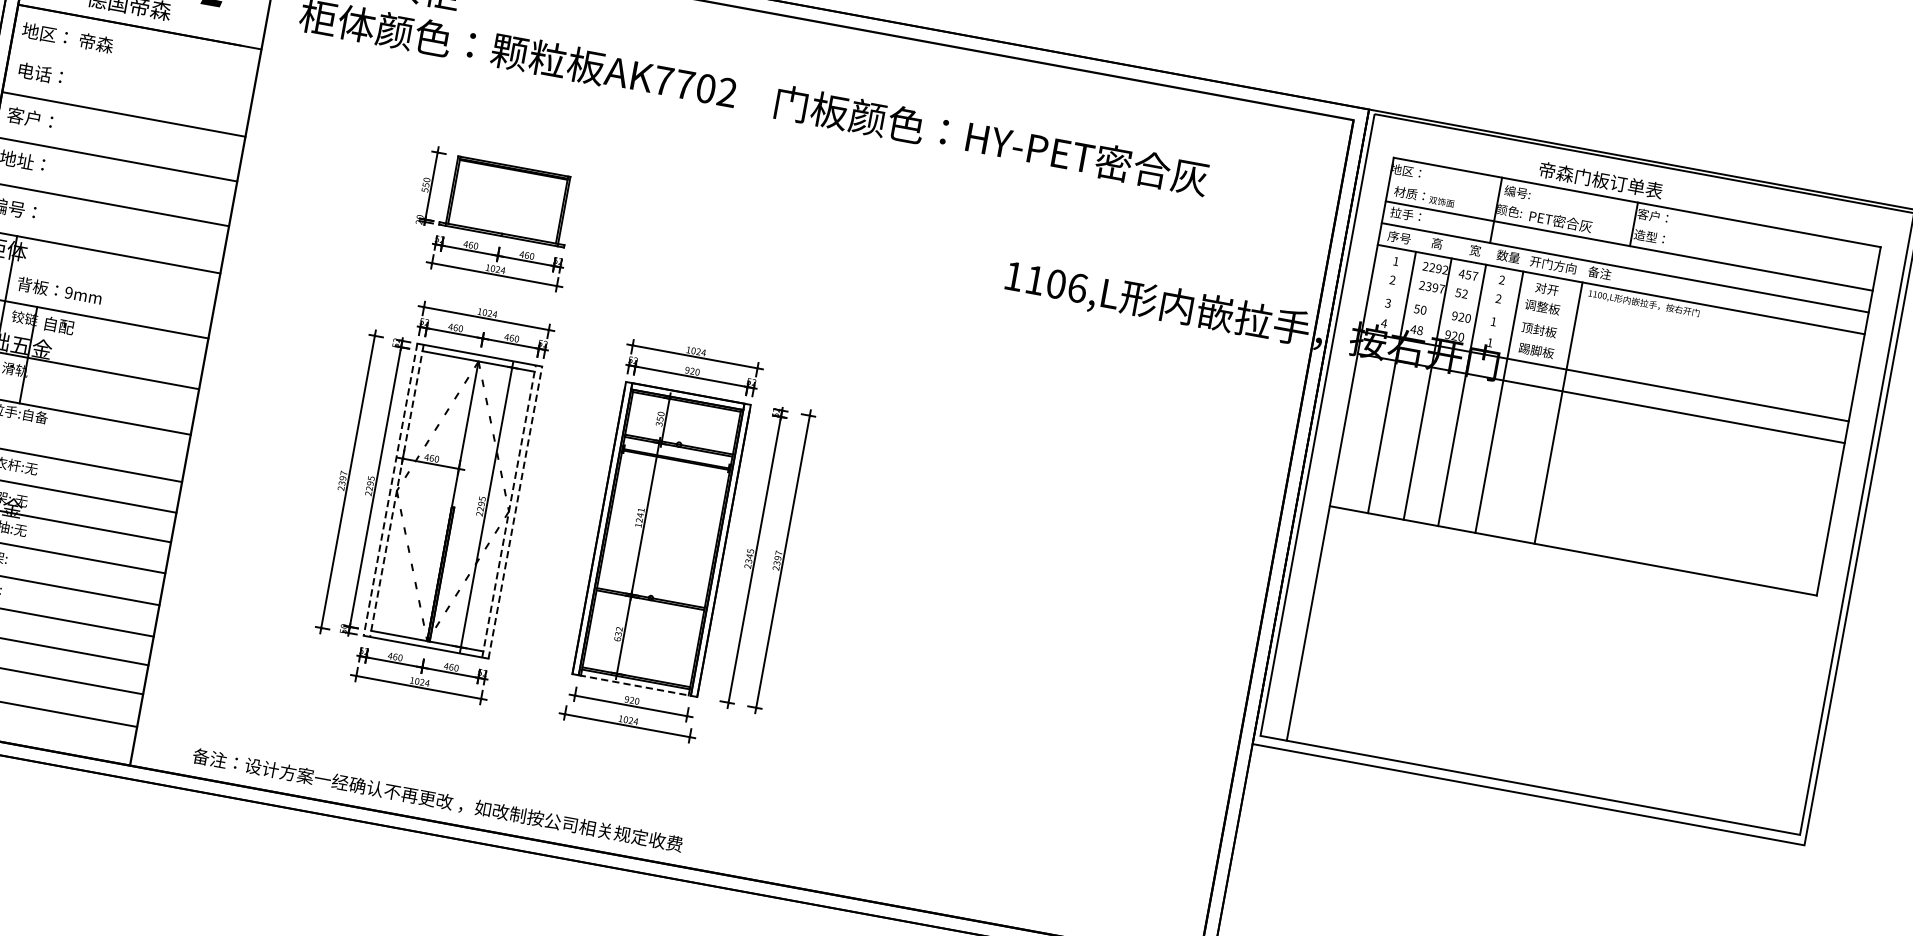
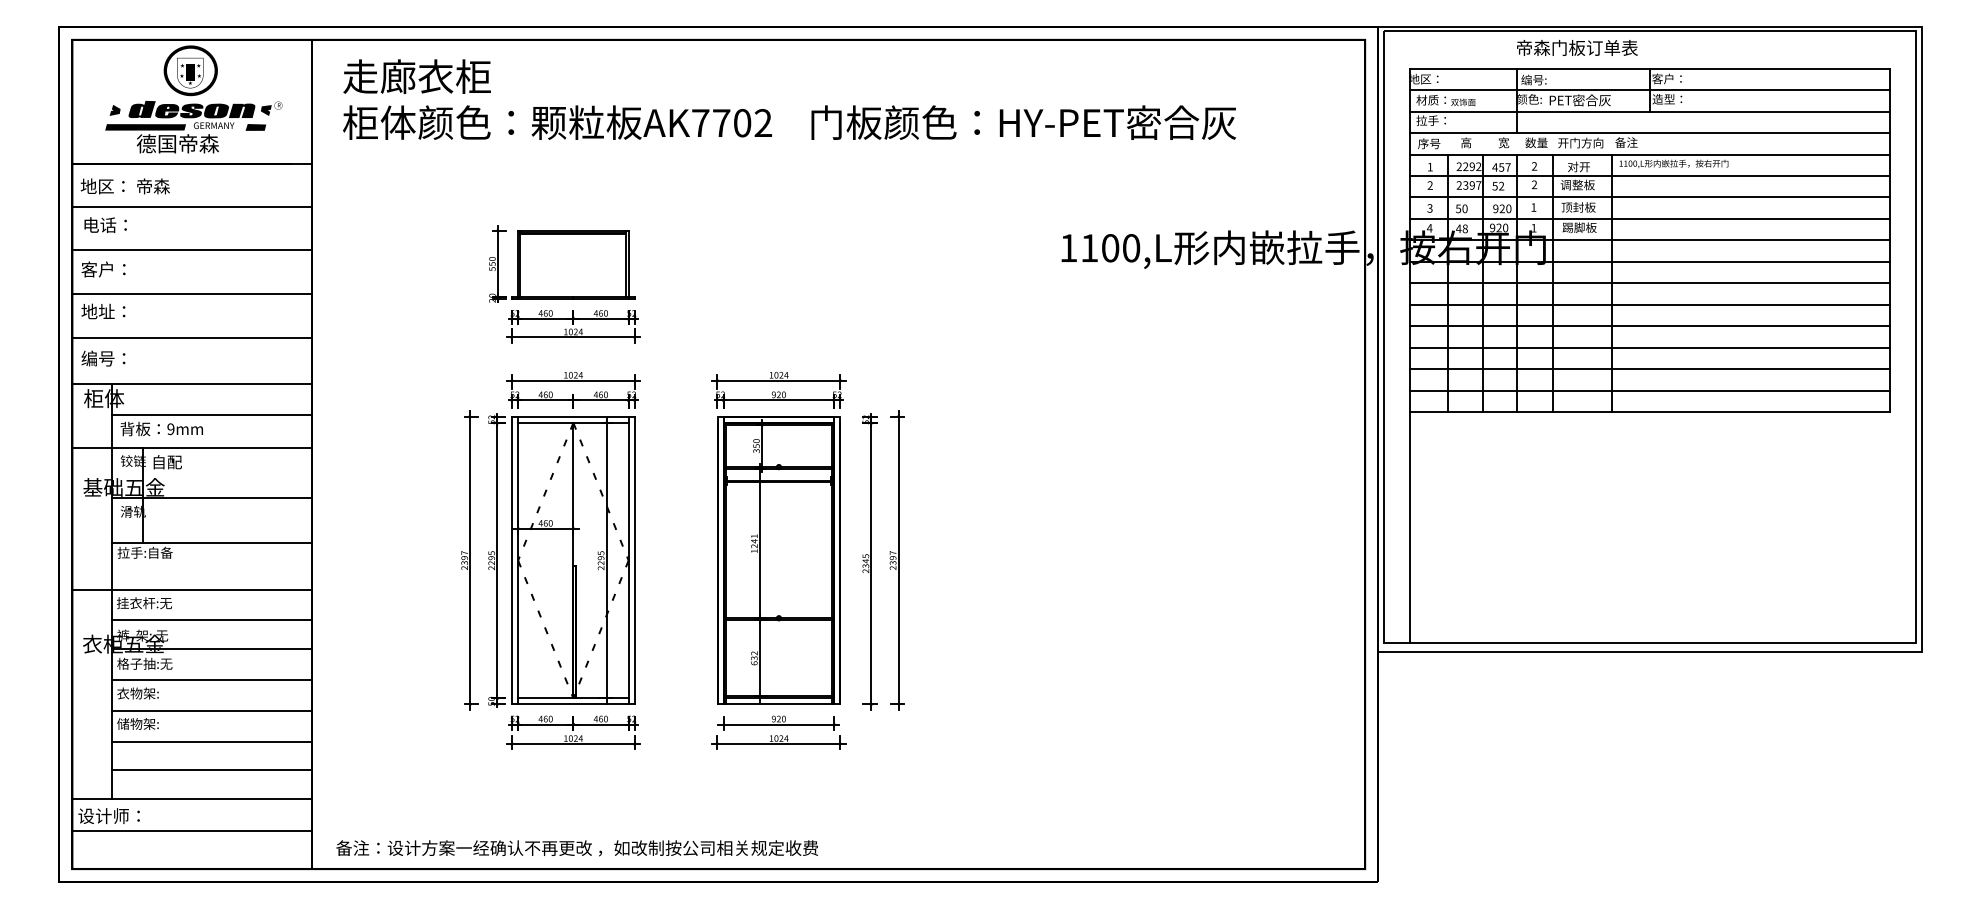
line: (131, 70) -> (191, 206), added
text: (1601, 179) -> (1577, 47), moved
line: (1632, 224) -> (1649, 90), added
line: (112, 286) -> (211, 415), added
text: (1077, 288) -> (1131, 248), 1106,L -> 1100,L
line: (1616, 311) -> (1649, 176), added
line: (1613, 333) -> (1649, 197), added
line: (1609, 354) -> (1649, 218), added
line: (1596, 420) -> (1649, 283), added
line: (1593, 441) -> (1649, 304), added
line: (1588, 464) -> (1649, 326), added
line: (1585, 485) -> (1649, 347), added
line: (390, 489) -> (511, 560), dashed -> solid
line: (397, 490) -> (518, 560), dashed -> solid
line: (1580, 507) -> (1649, 369), added
line: (508, 511) -> (628, 560), dashed -> solid
line: (515, 512) -> (634, 560), dashed -> solid
line: (1577, 529) -> (1649, 390), added
line: (635, 685) -> (779, 704), dashed -> solid
text: (436, 800) -> (576, 848), moved

